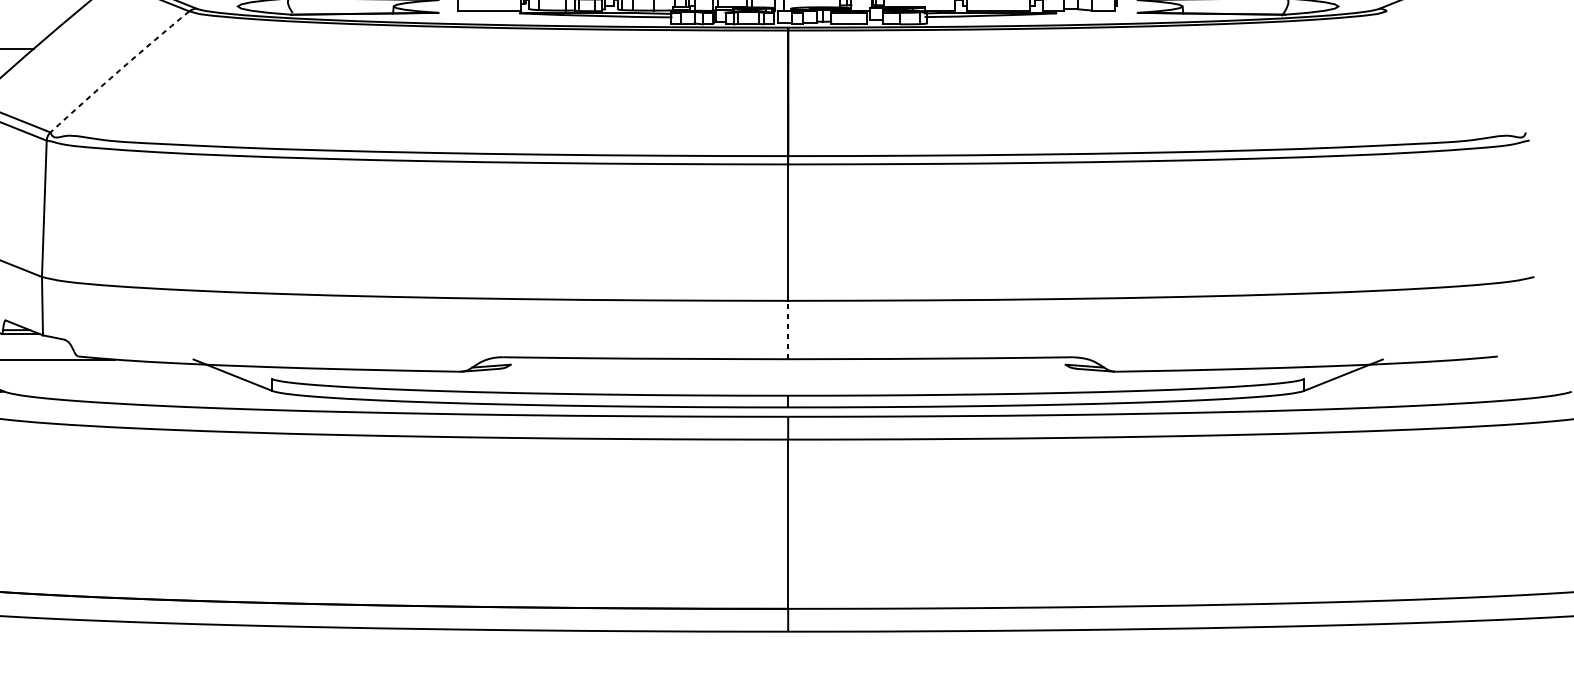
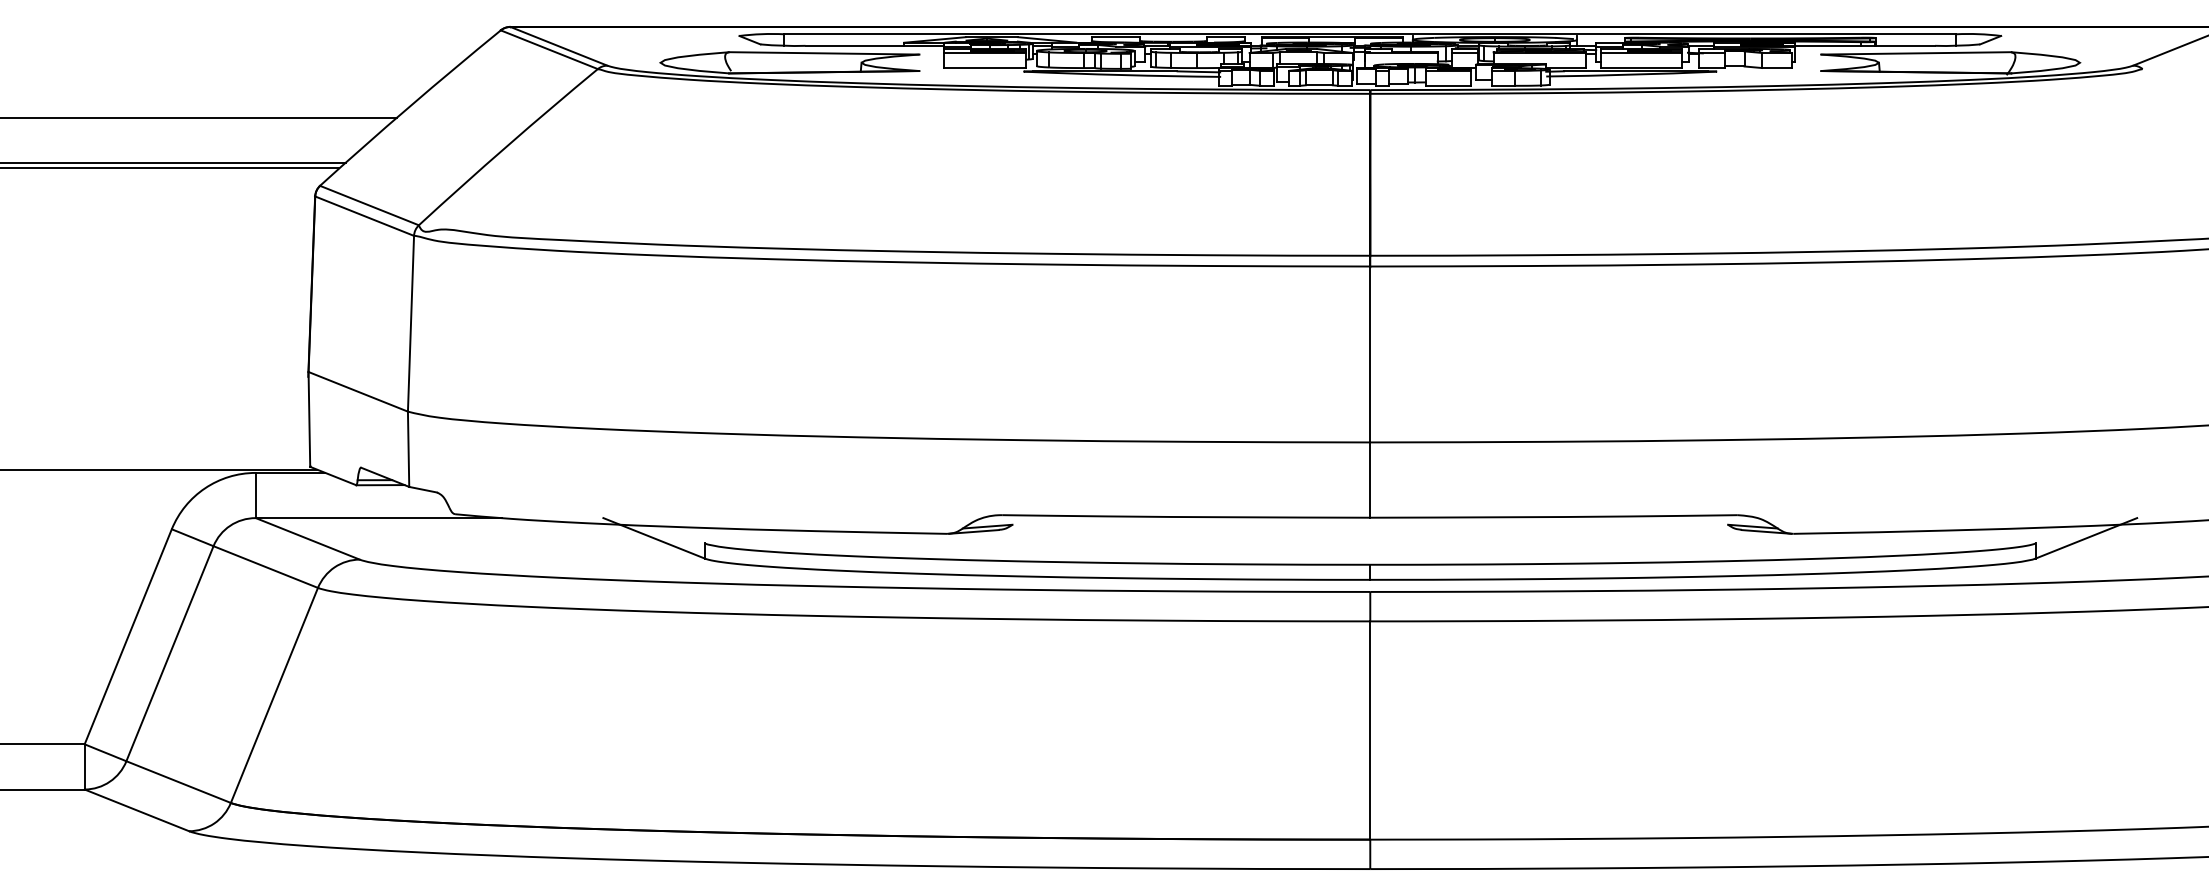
arc: (119, 71) -> (507, 146), dashed -> solid
line: (788, 330) -> (1370, 480), dashed -> solid

